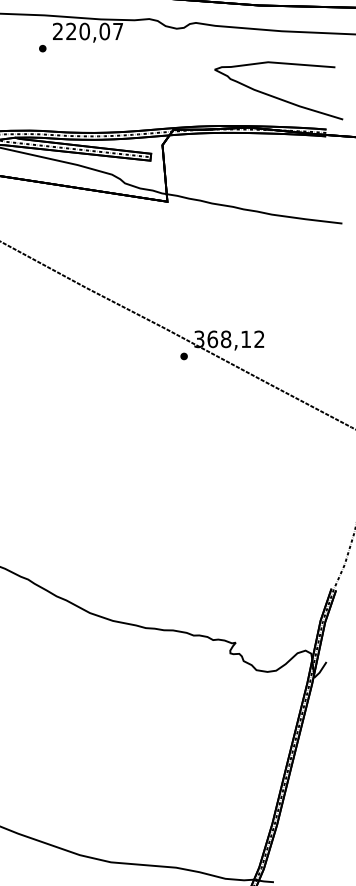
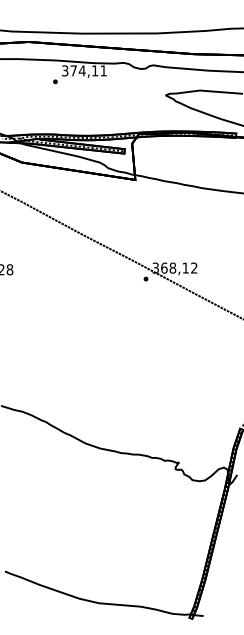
text: (88, 30) -> (84, 70), 220,07 -> 374,11

